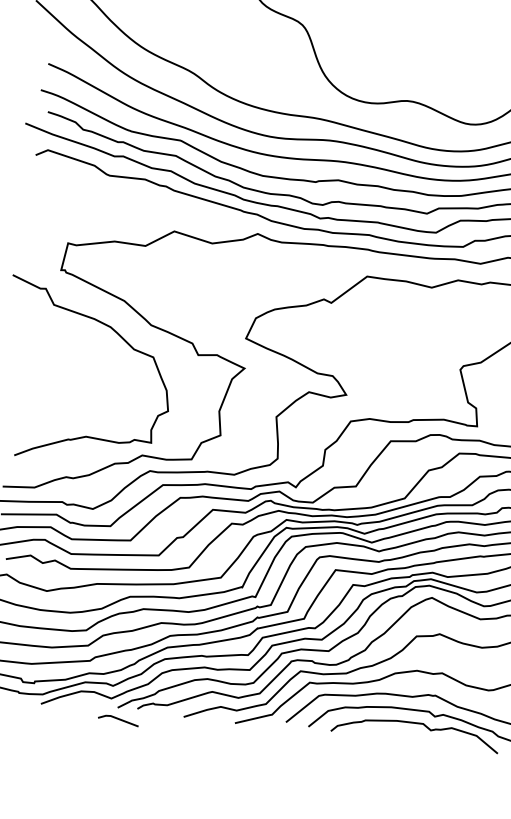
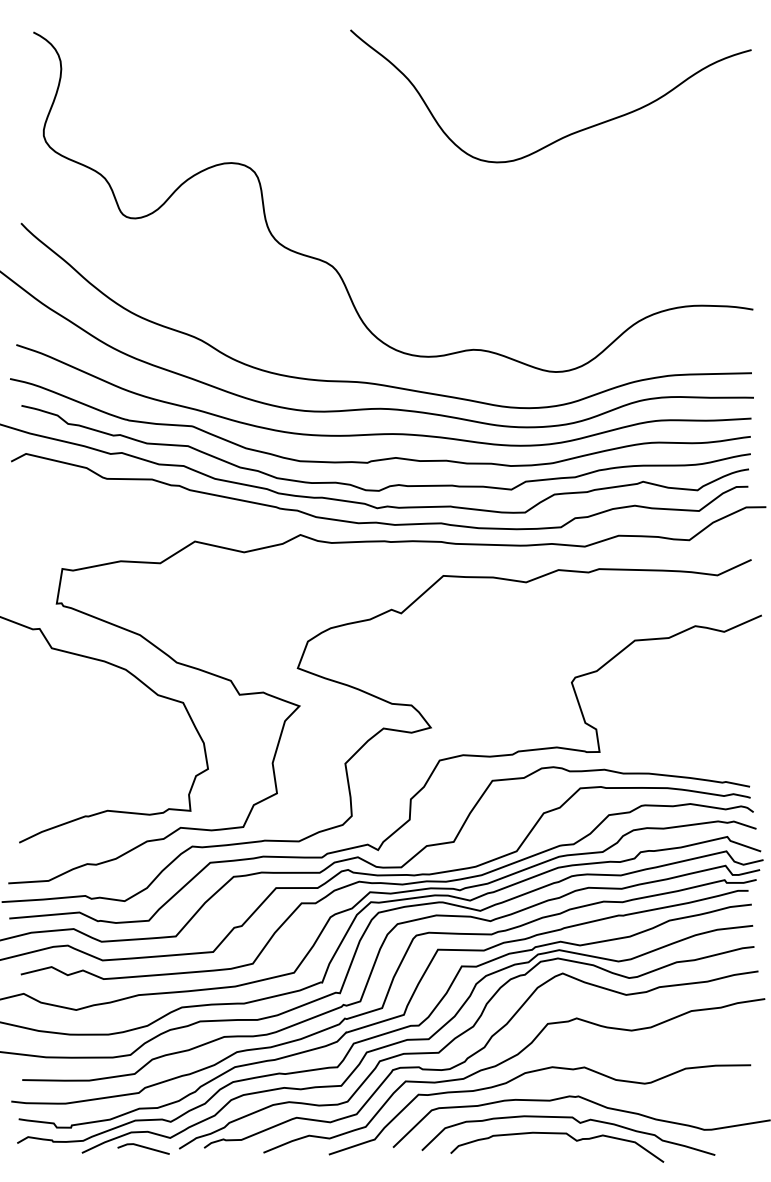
line: (118, 719) -> (143, 1147), moved

